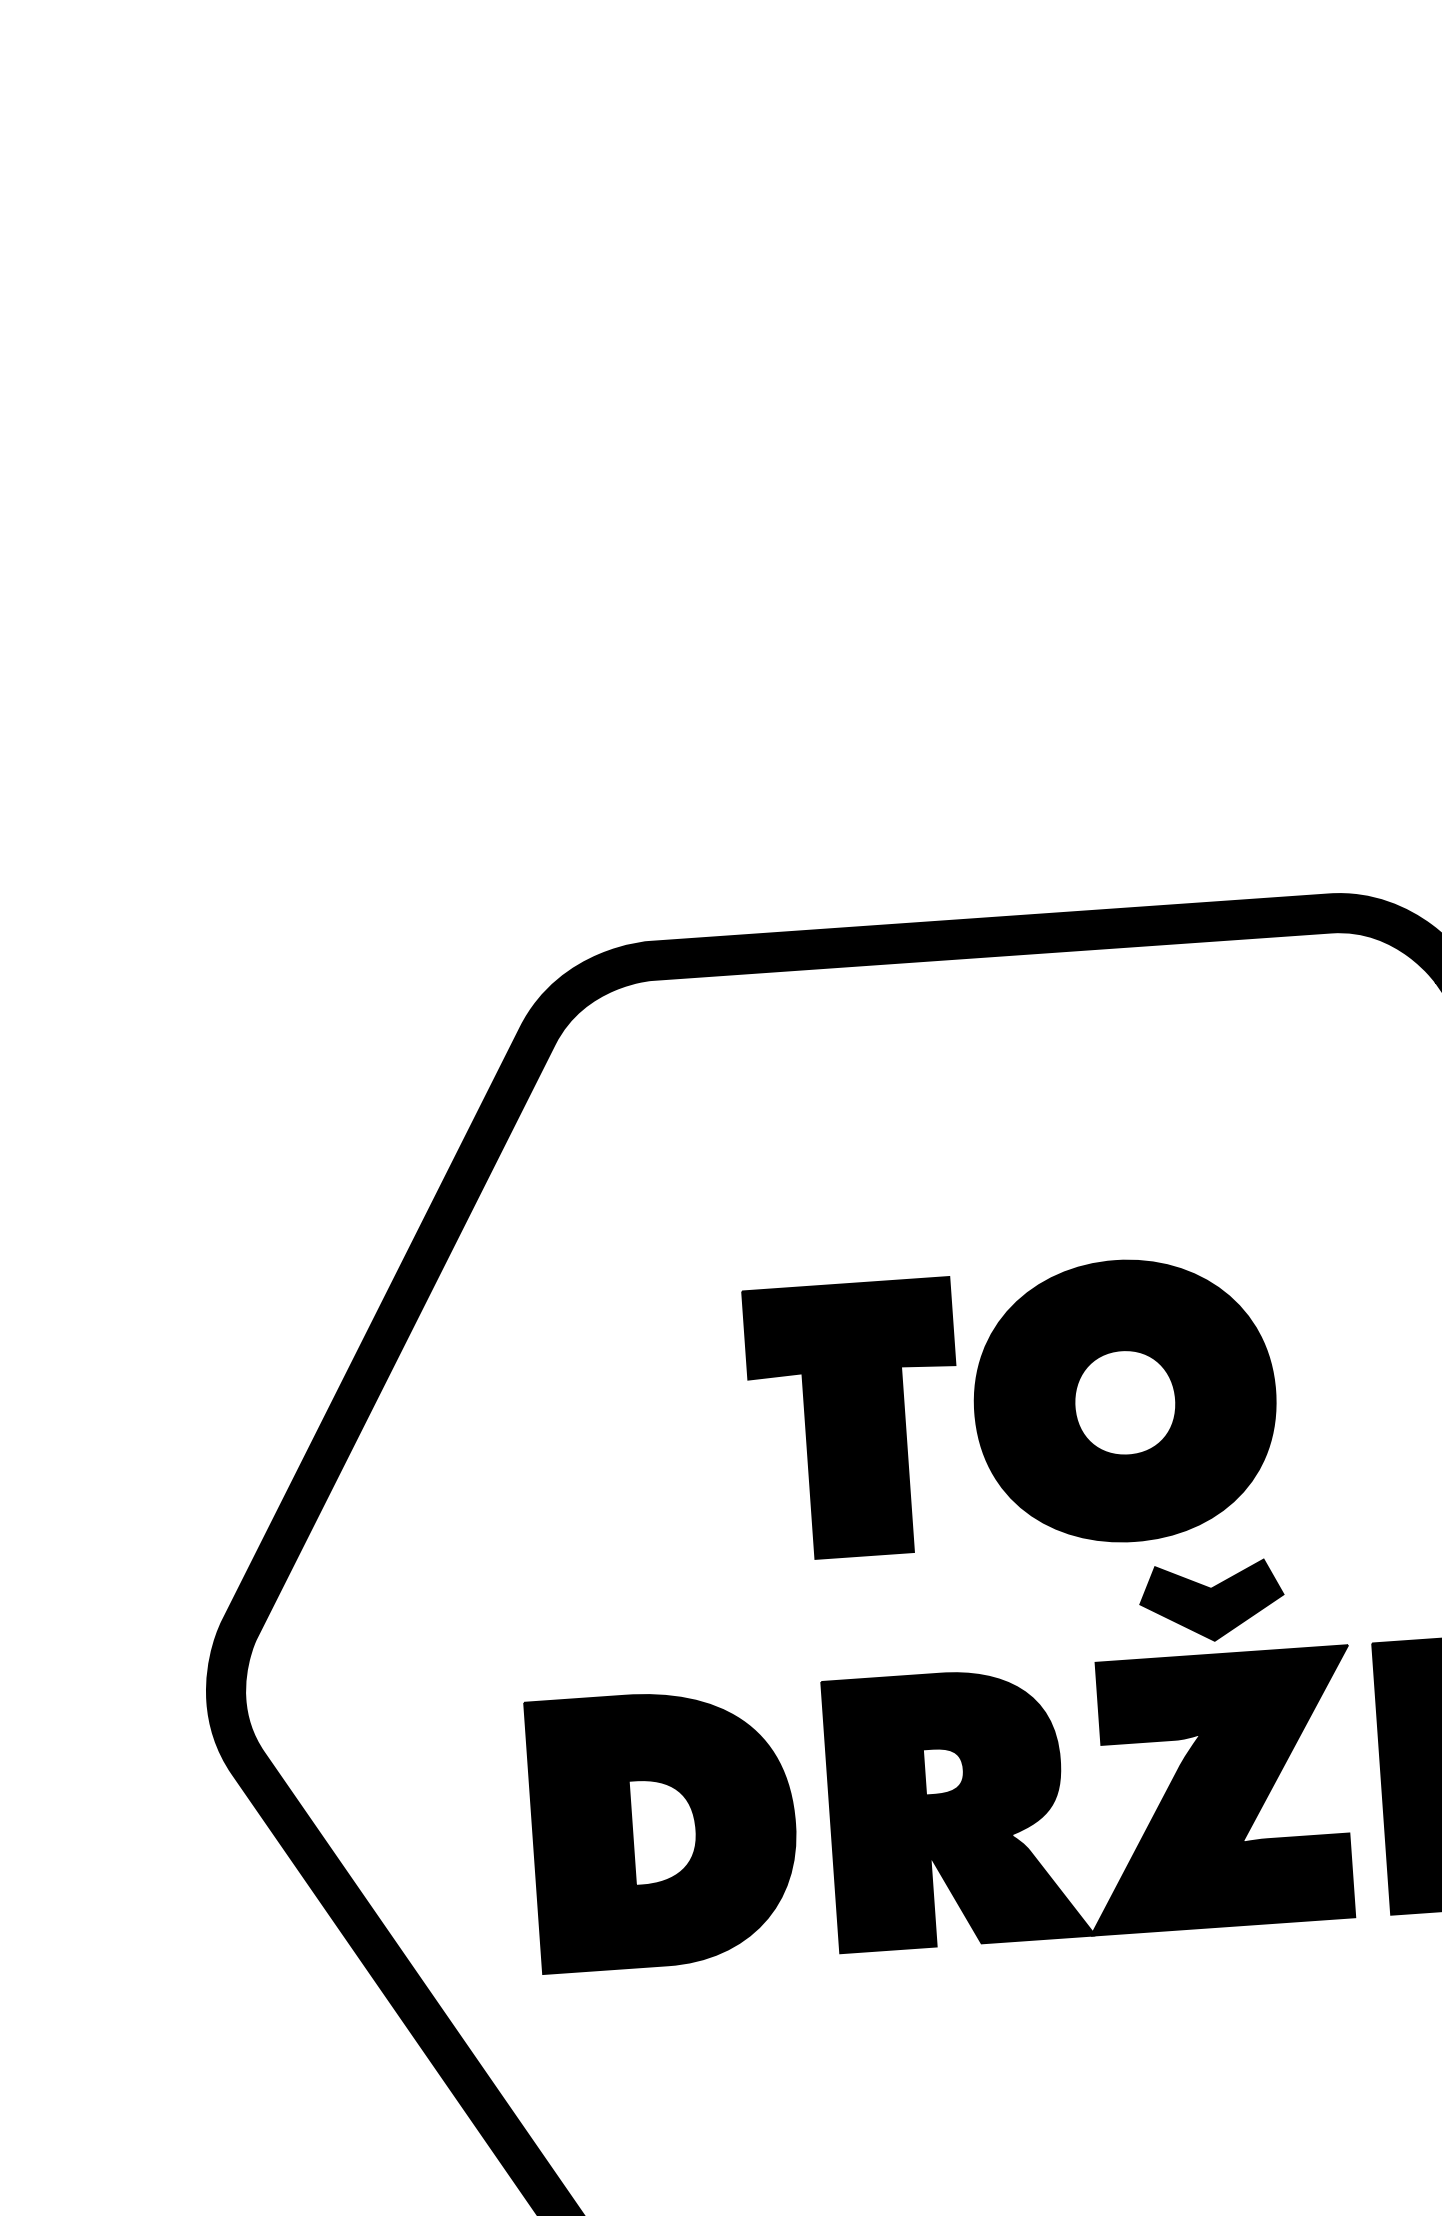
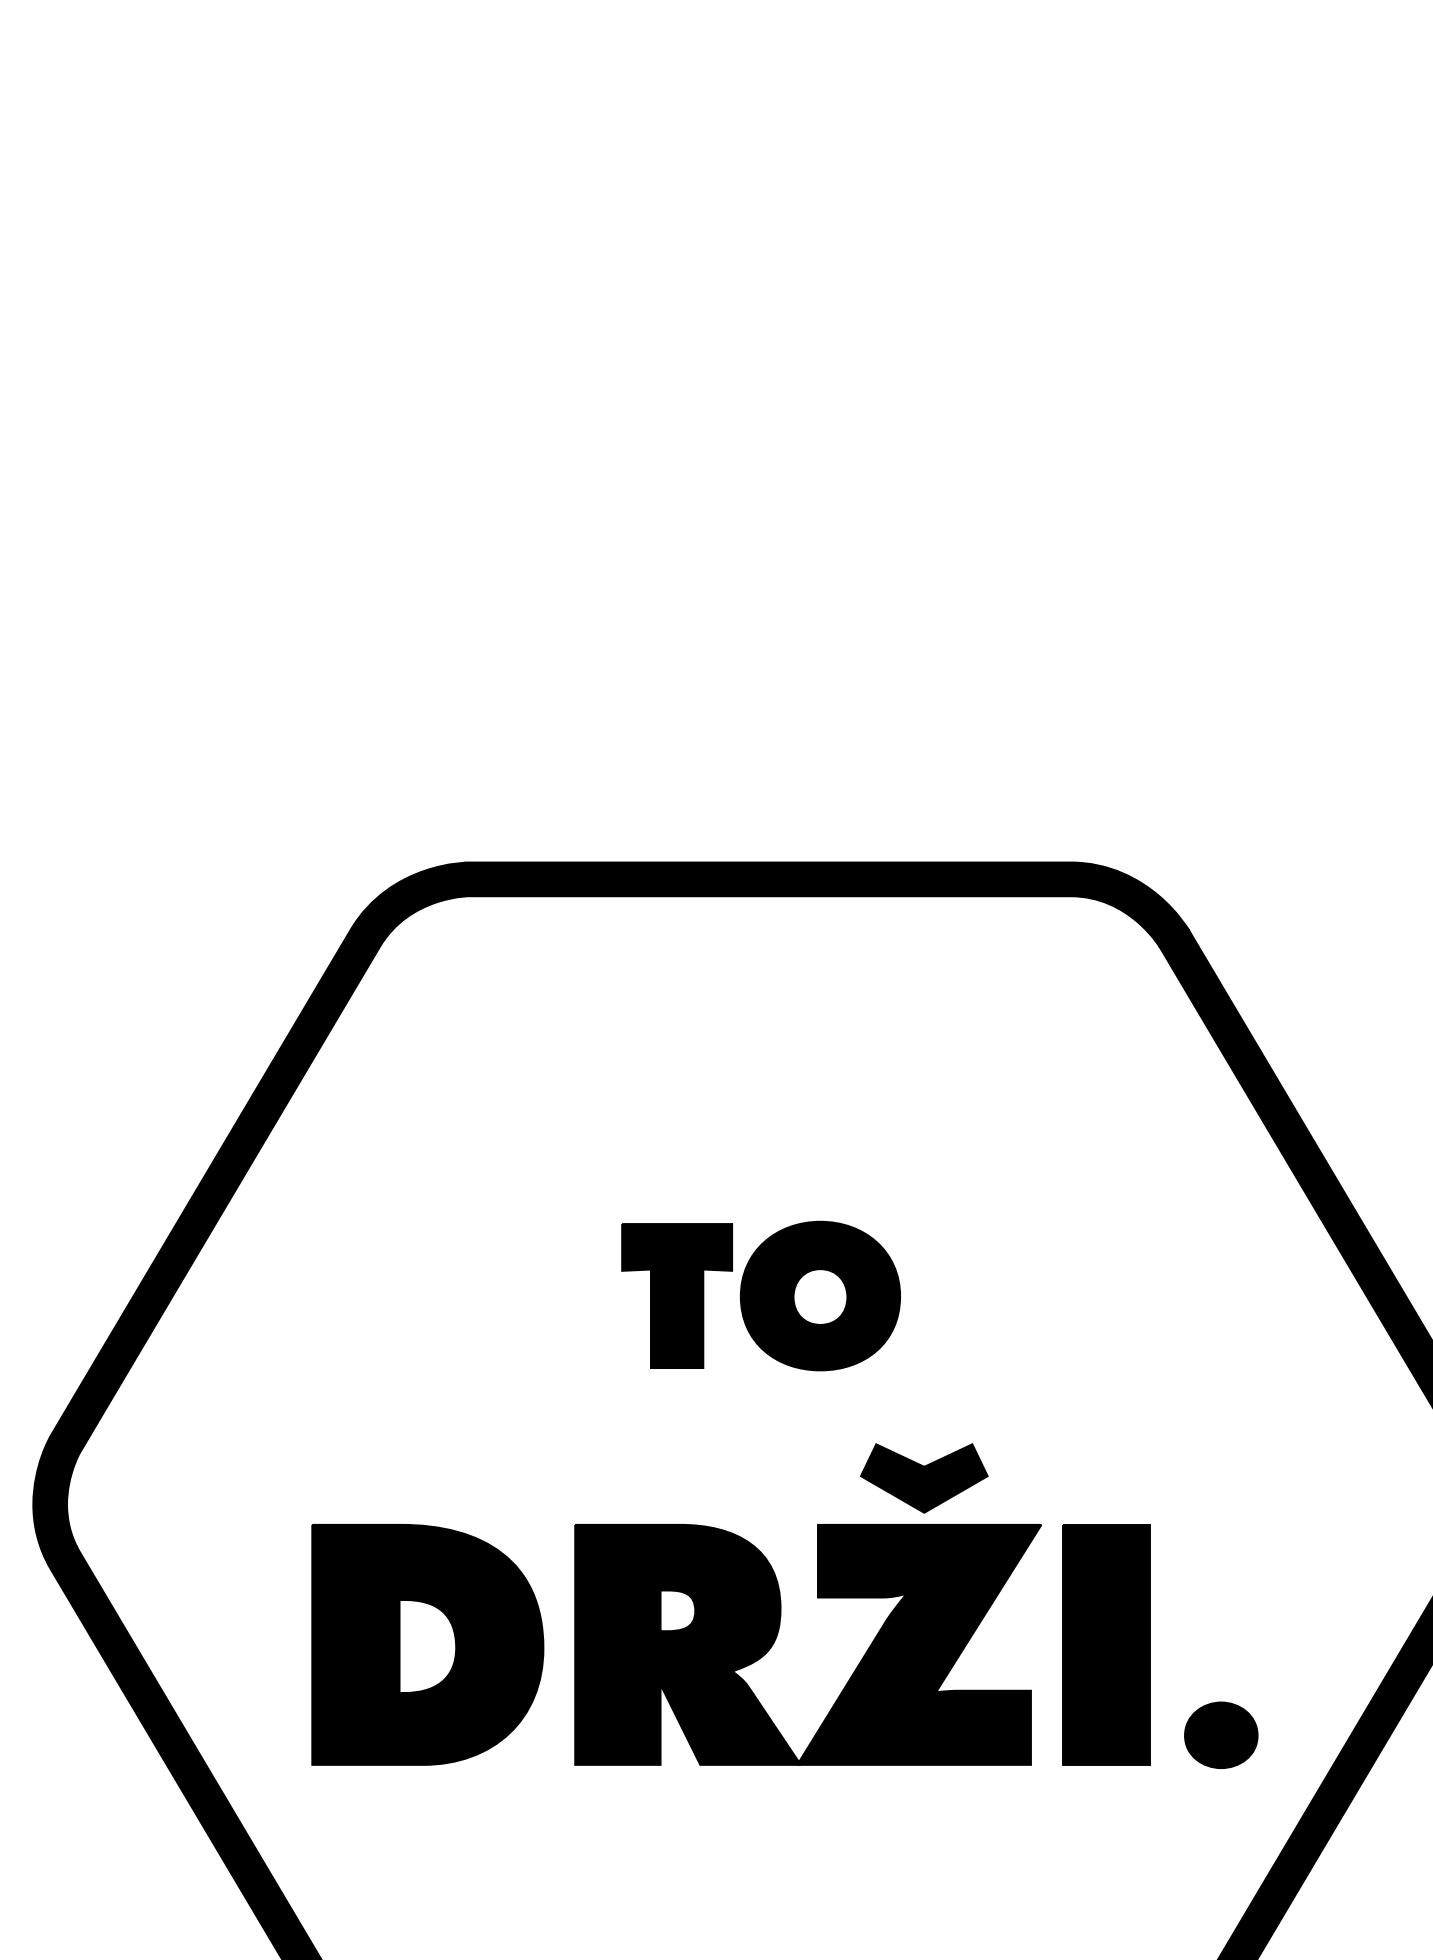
part: (1012, 1408) -> (760, 1295), size x0.6

